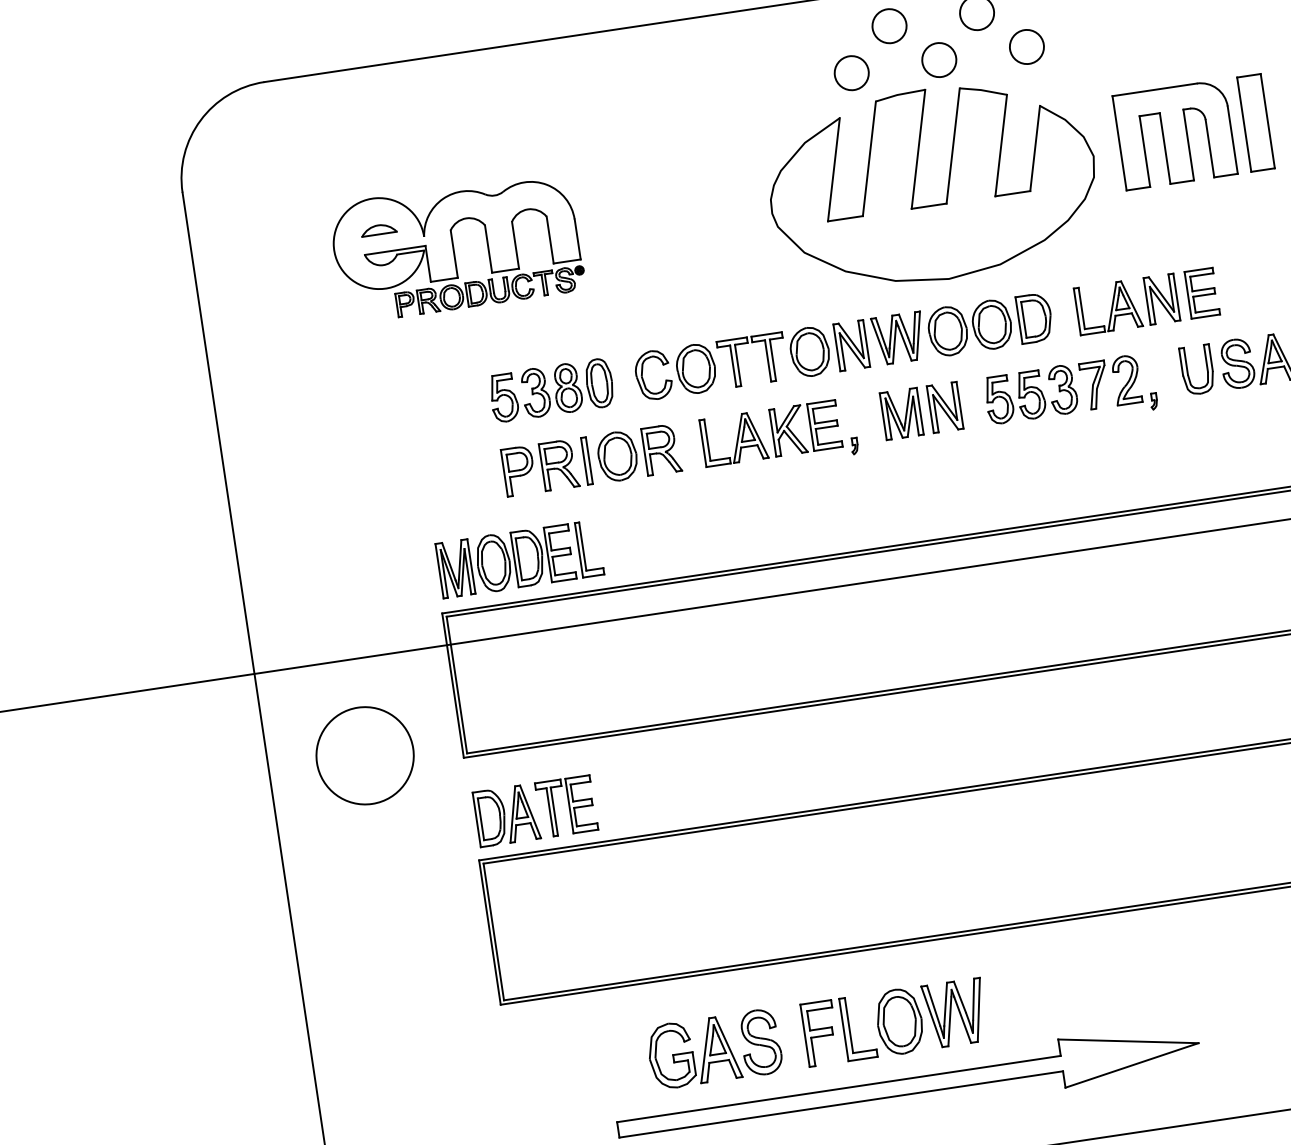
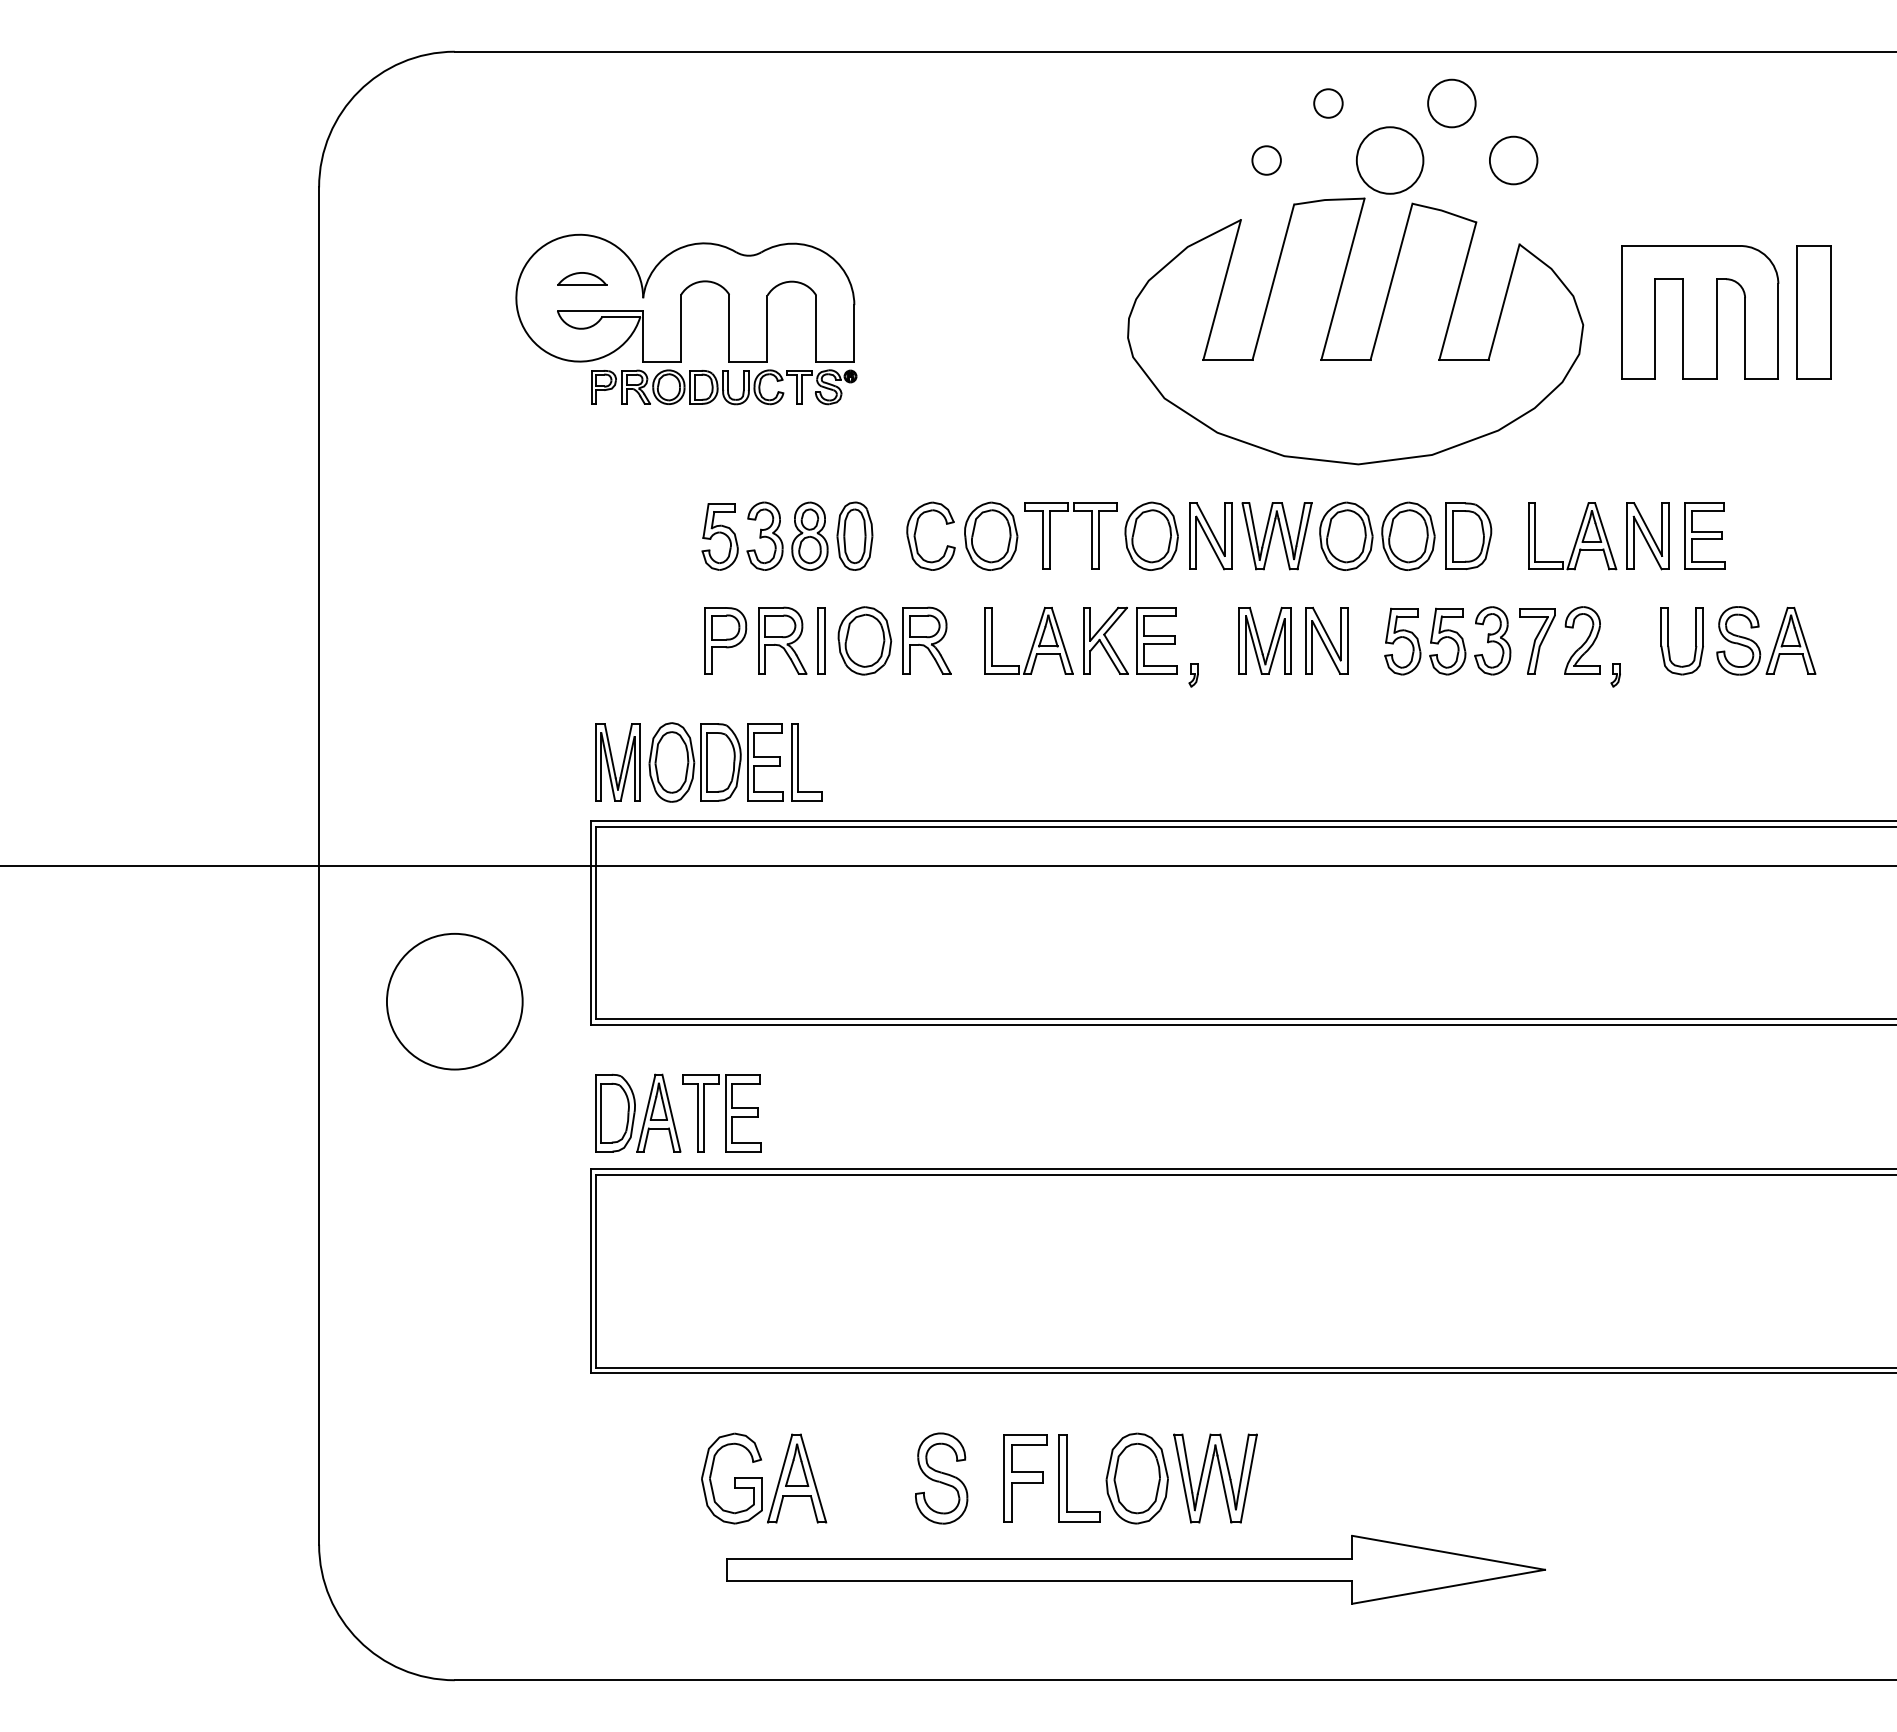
circle: (889, 26) -> (1328, 103), size x0.6
circle: (938, 60) -> (1389, 160), size x1.4
circle: (851, 73) -> (1266, 160), size x0.6
part: (694, 1052) -> (764, 1478), moved

